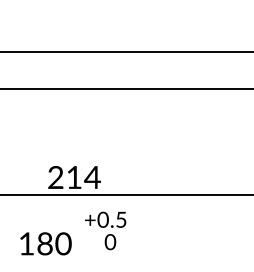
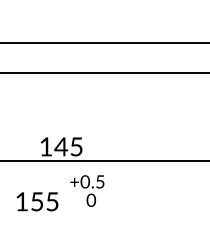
text: (74, 177) -> (61, 146), 214 -> 145
text: (55, 243) -> (45, 201), 180 -> 155

